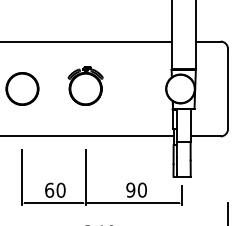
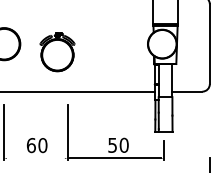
part: (85, 85) -> (57, 51), moved
text: (130, 189) -> (112, 144), 90 -> 50
line: (54, 203) -> (36, 158), removed

